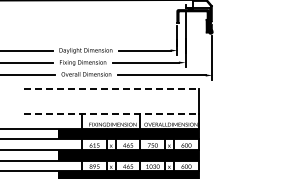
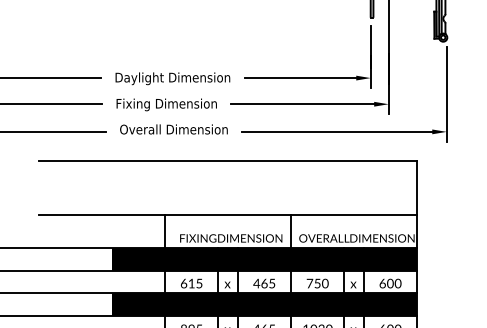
line: (111, 88) -> (228, 160), dashed -> solid
line: (111, 113) -> (228, 214), dashed -> solid

